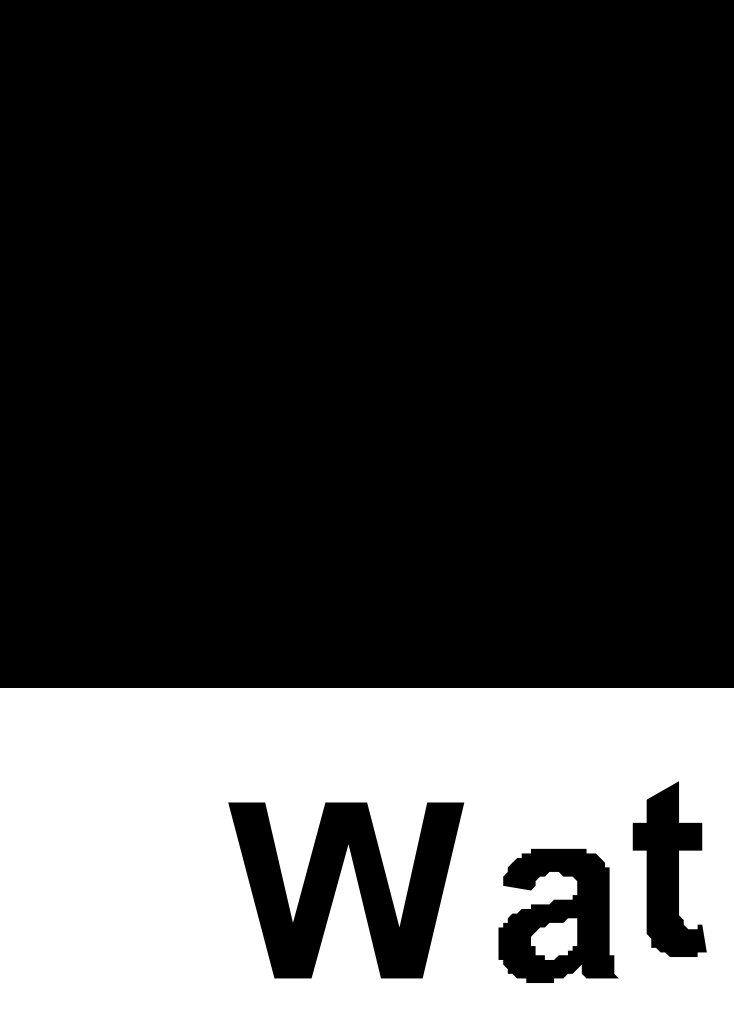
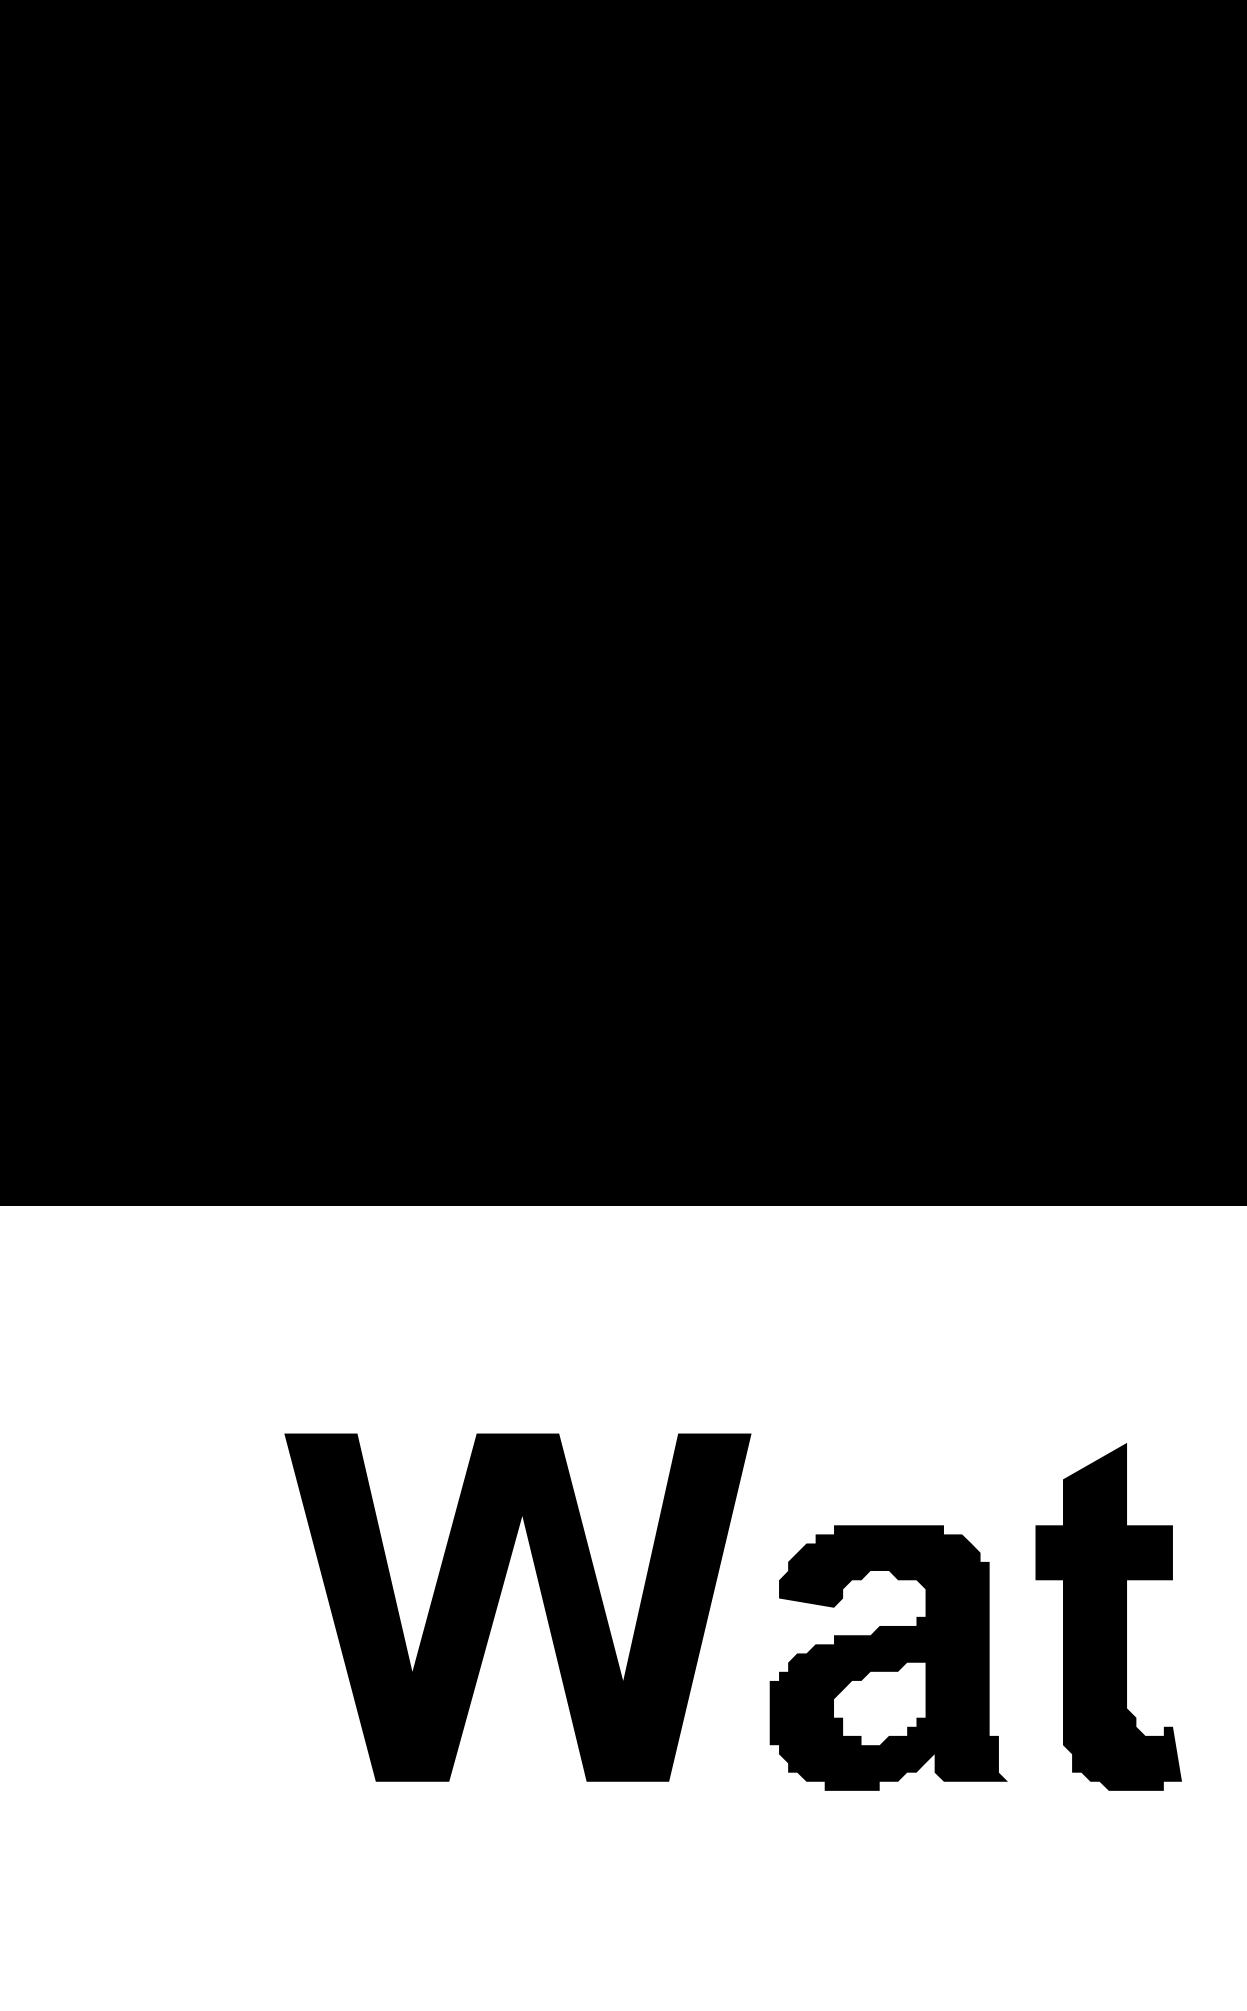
part: (669, 868) -> (1108, 1615), moved
part: (336, 888) -> (498, 1603), moved

